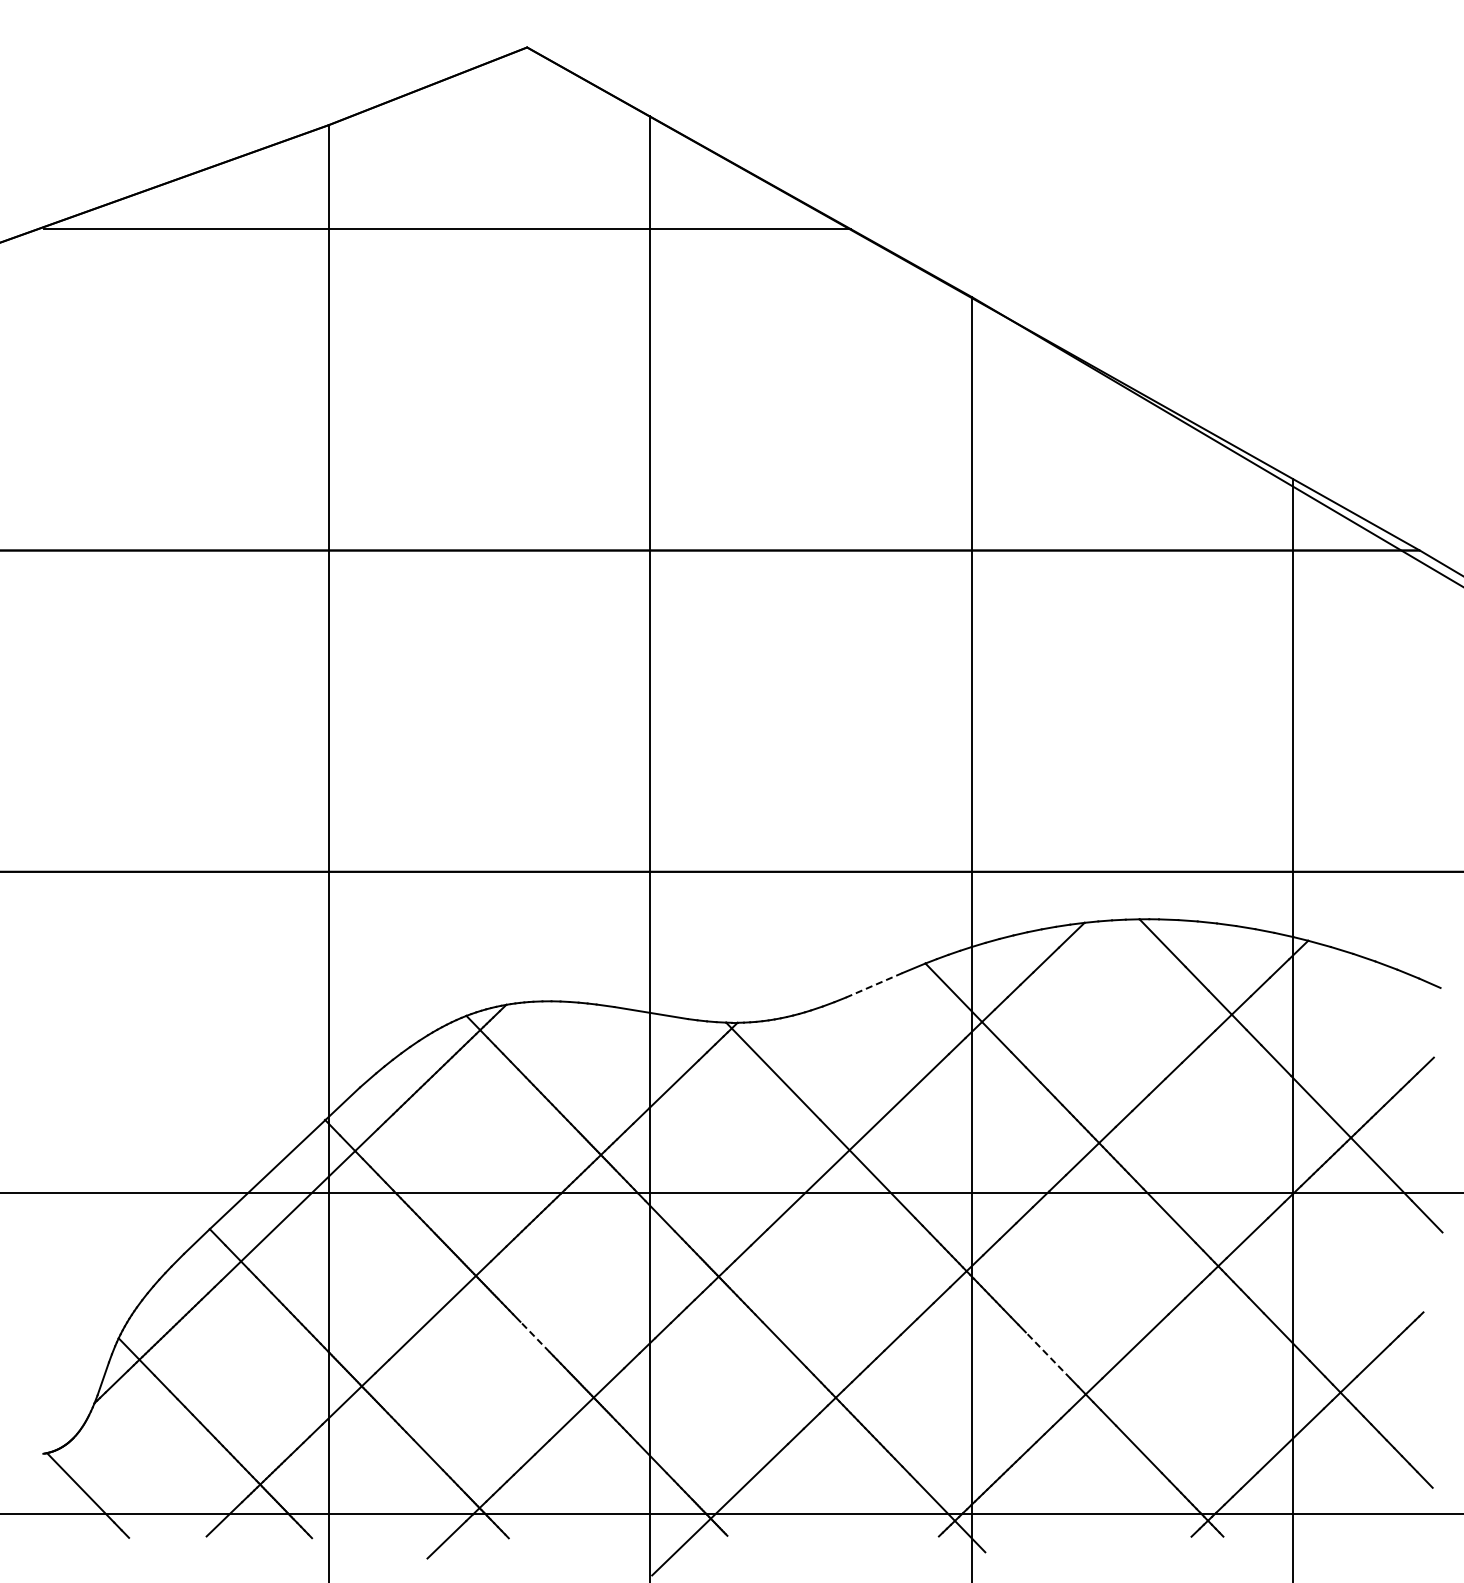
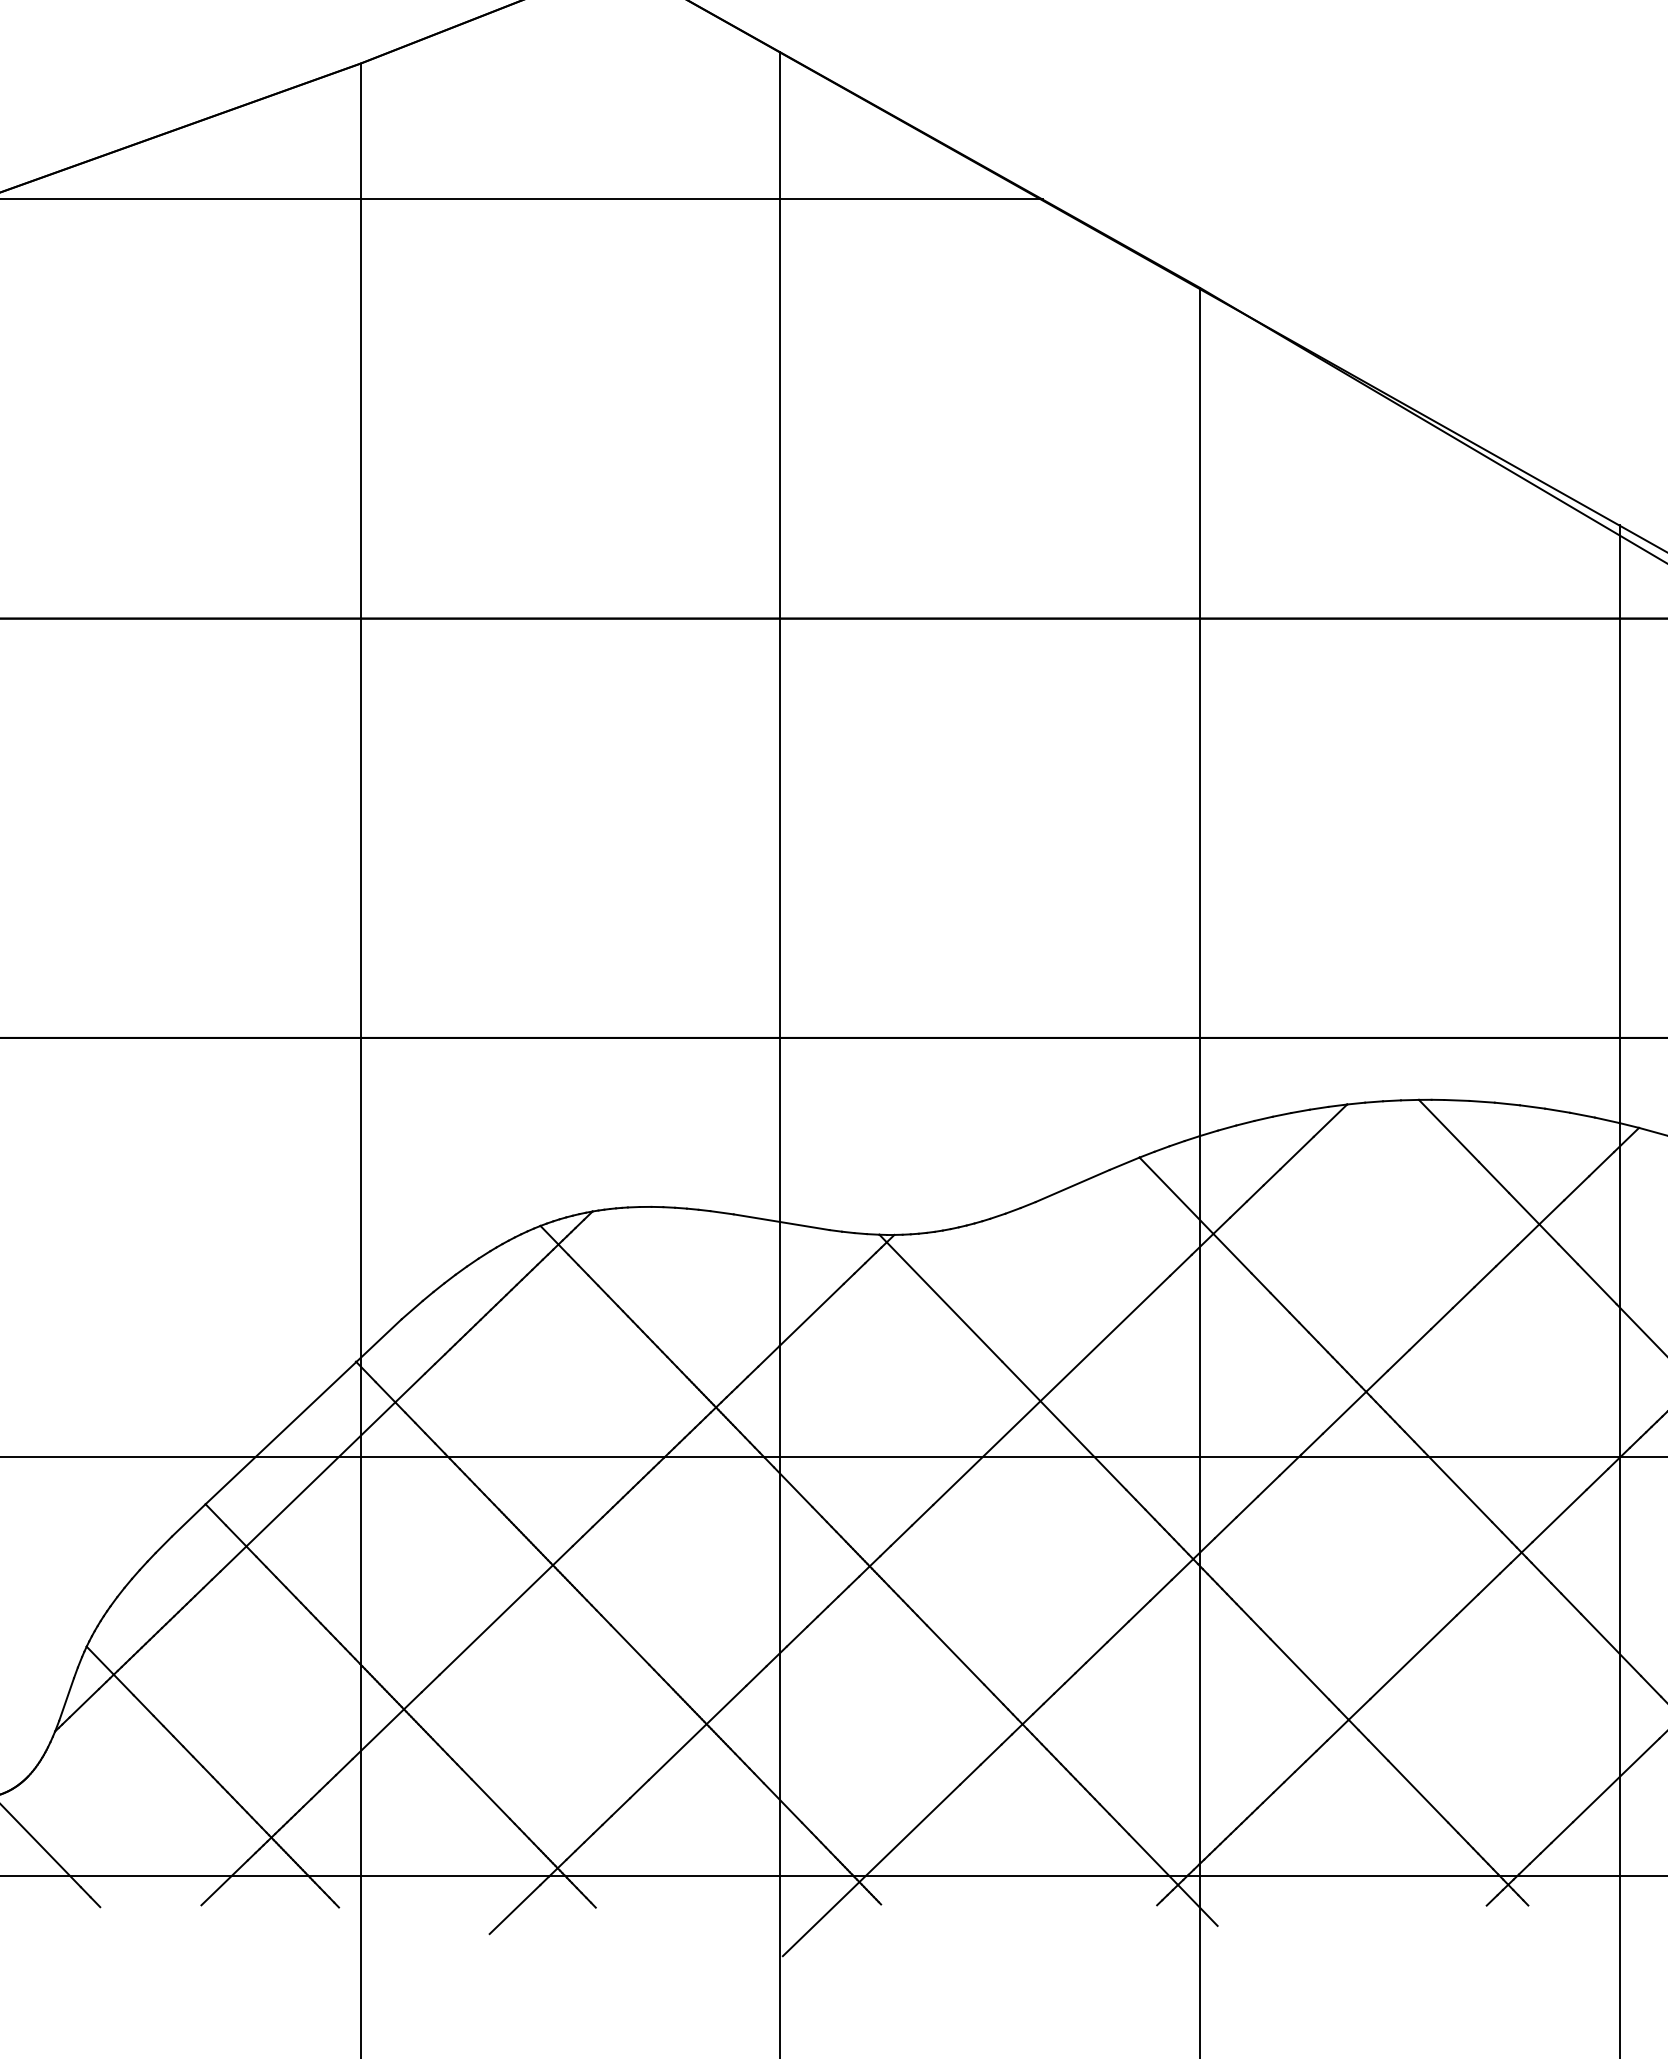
line: (874, 985) -> (1073, 1186), dashed -> solid
line: (534, 1336) -> (629, 1644), dashed -> solid
line: (1047, 1355) -> (1298, 1669), dashed -> solid

